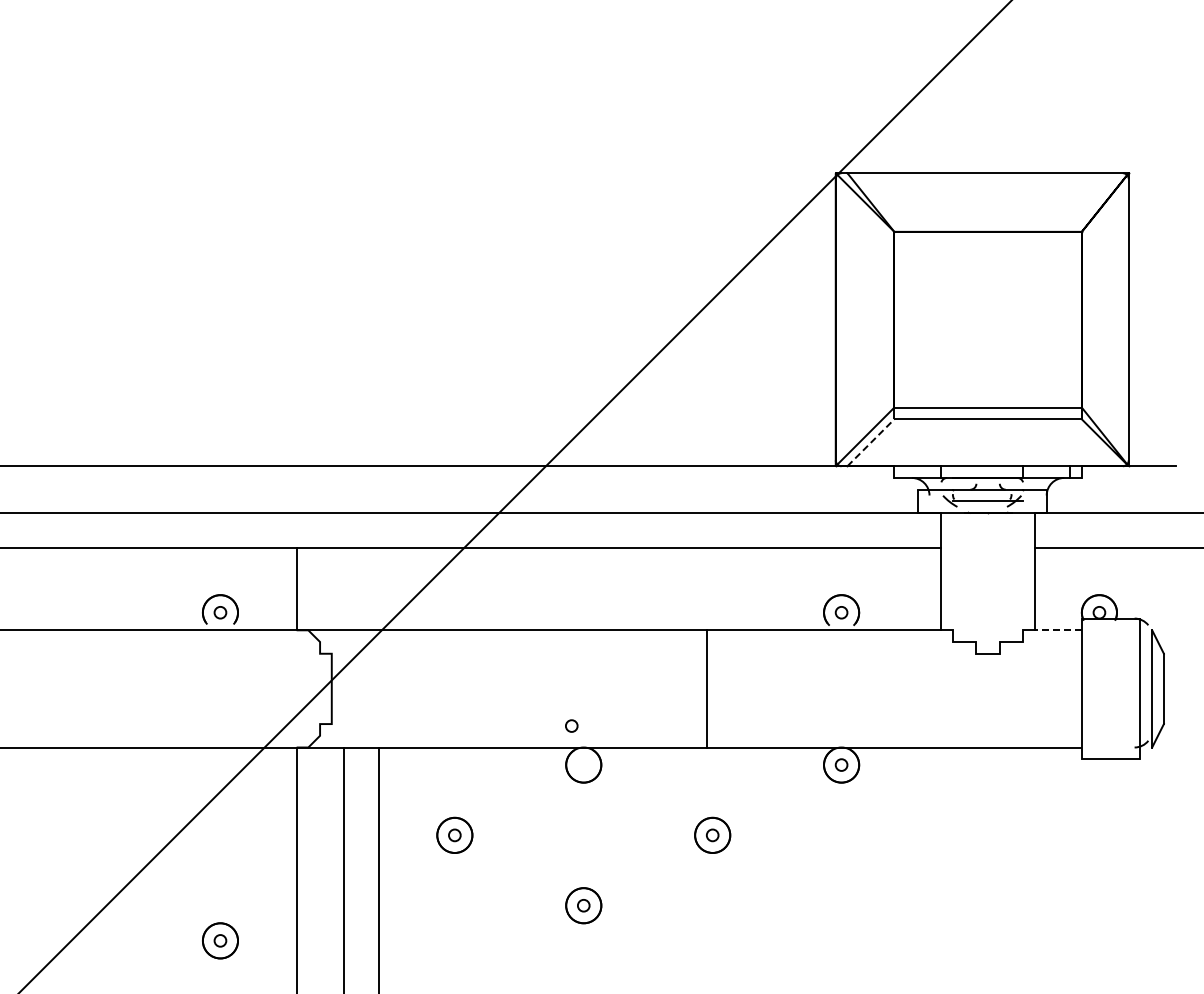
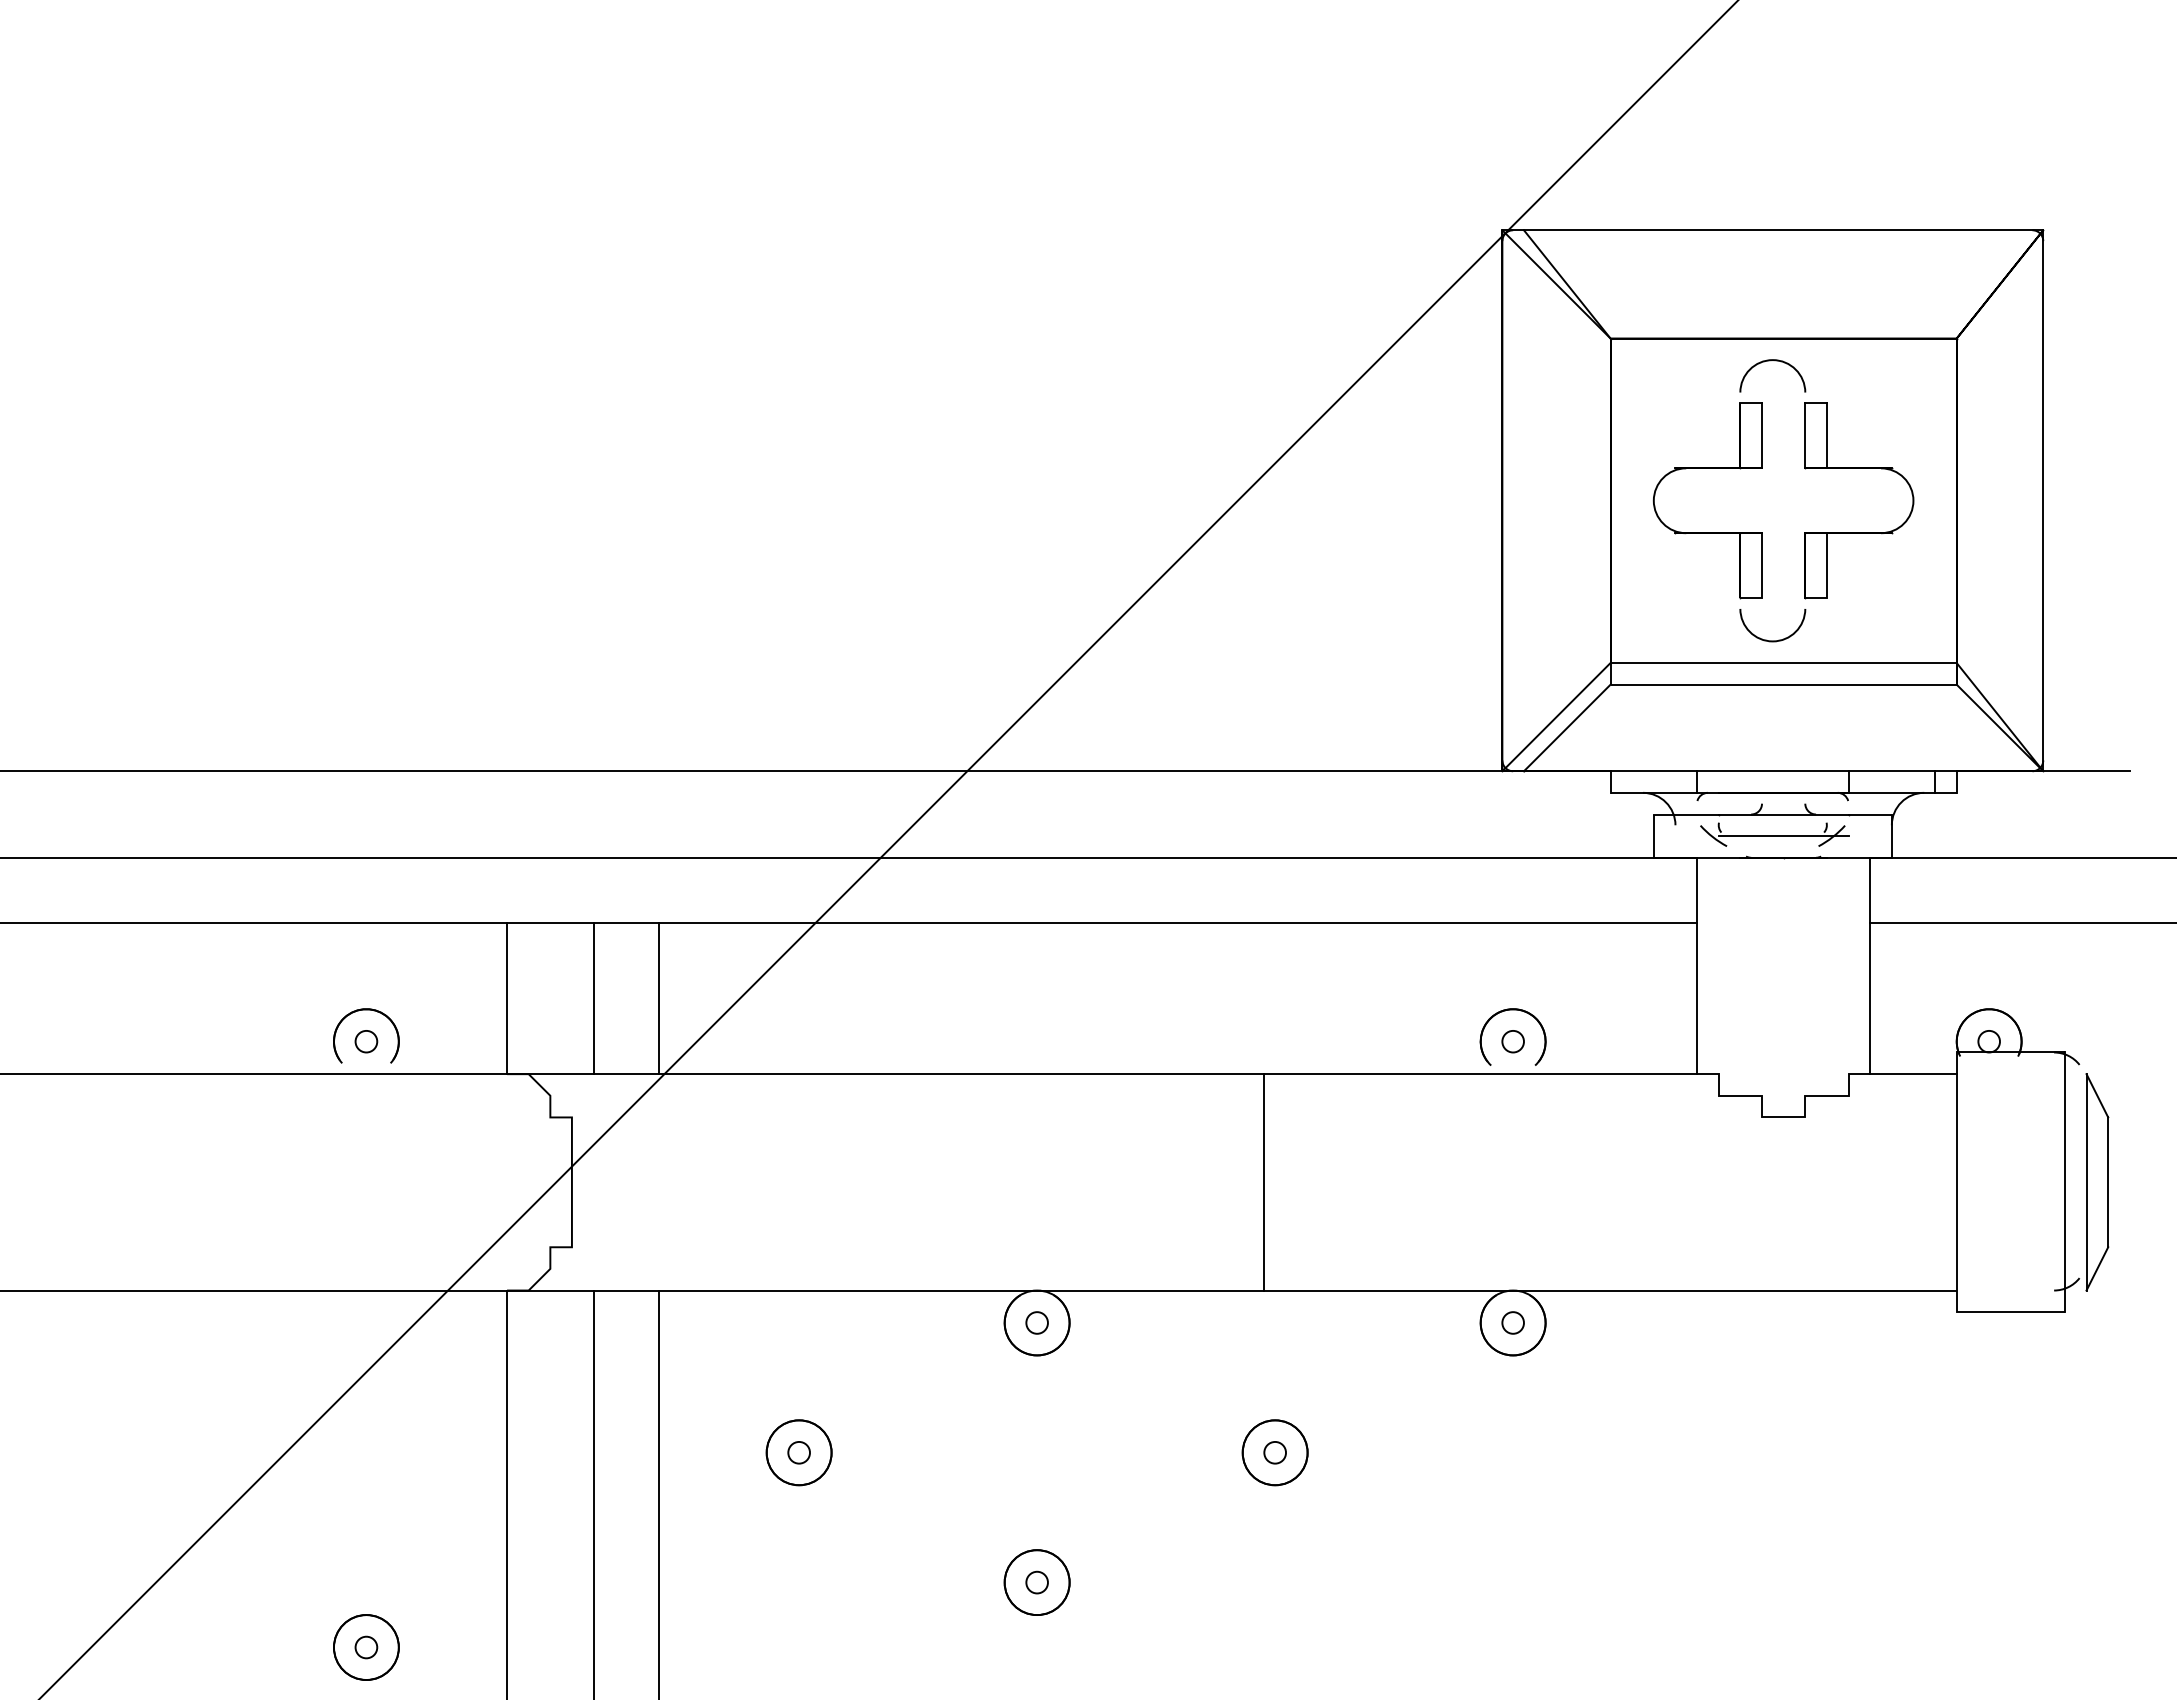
part: (976, 302) -> (1762, 468), added
line: (871, 442) -> (1568, 727), dashed -> solid
line: (343, 589) -> (593, 998), added
line: (378, 589) -> (658, 998), added
line: (1057, 630) -> (1911, 1074), dashed -> solid
part: (571, 725) -> (1036, 1321), moved

